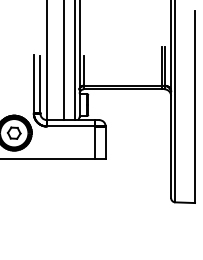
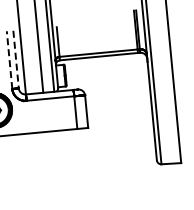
line: (33, 83) -> (9, 59), solid -> dashed
line: (40, 85) -> (16, 60), solid -> dashed

